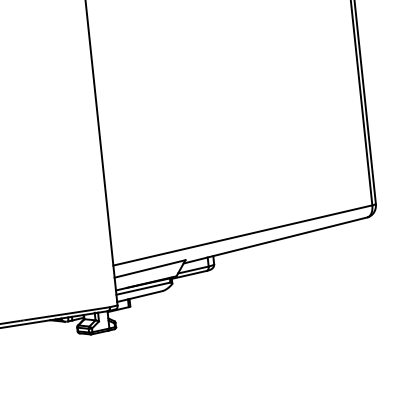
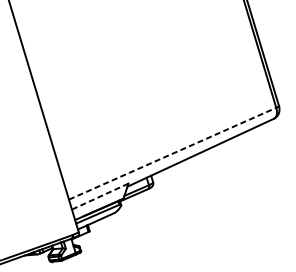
line: (242, 235) -> (172, 153), solid -> dashed
line: (150, 268) -> (100, 196), solid -> dashed

